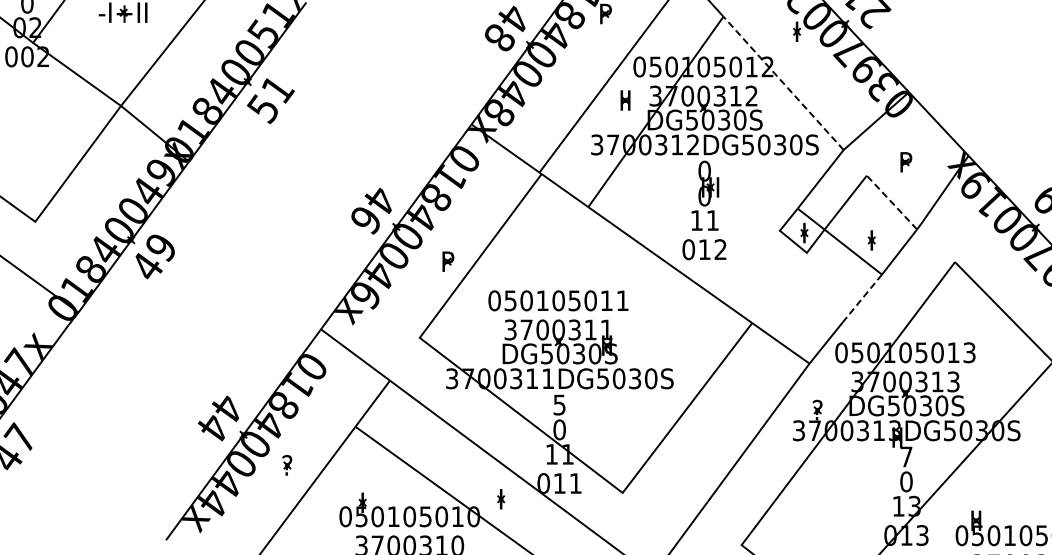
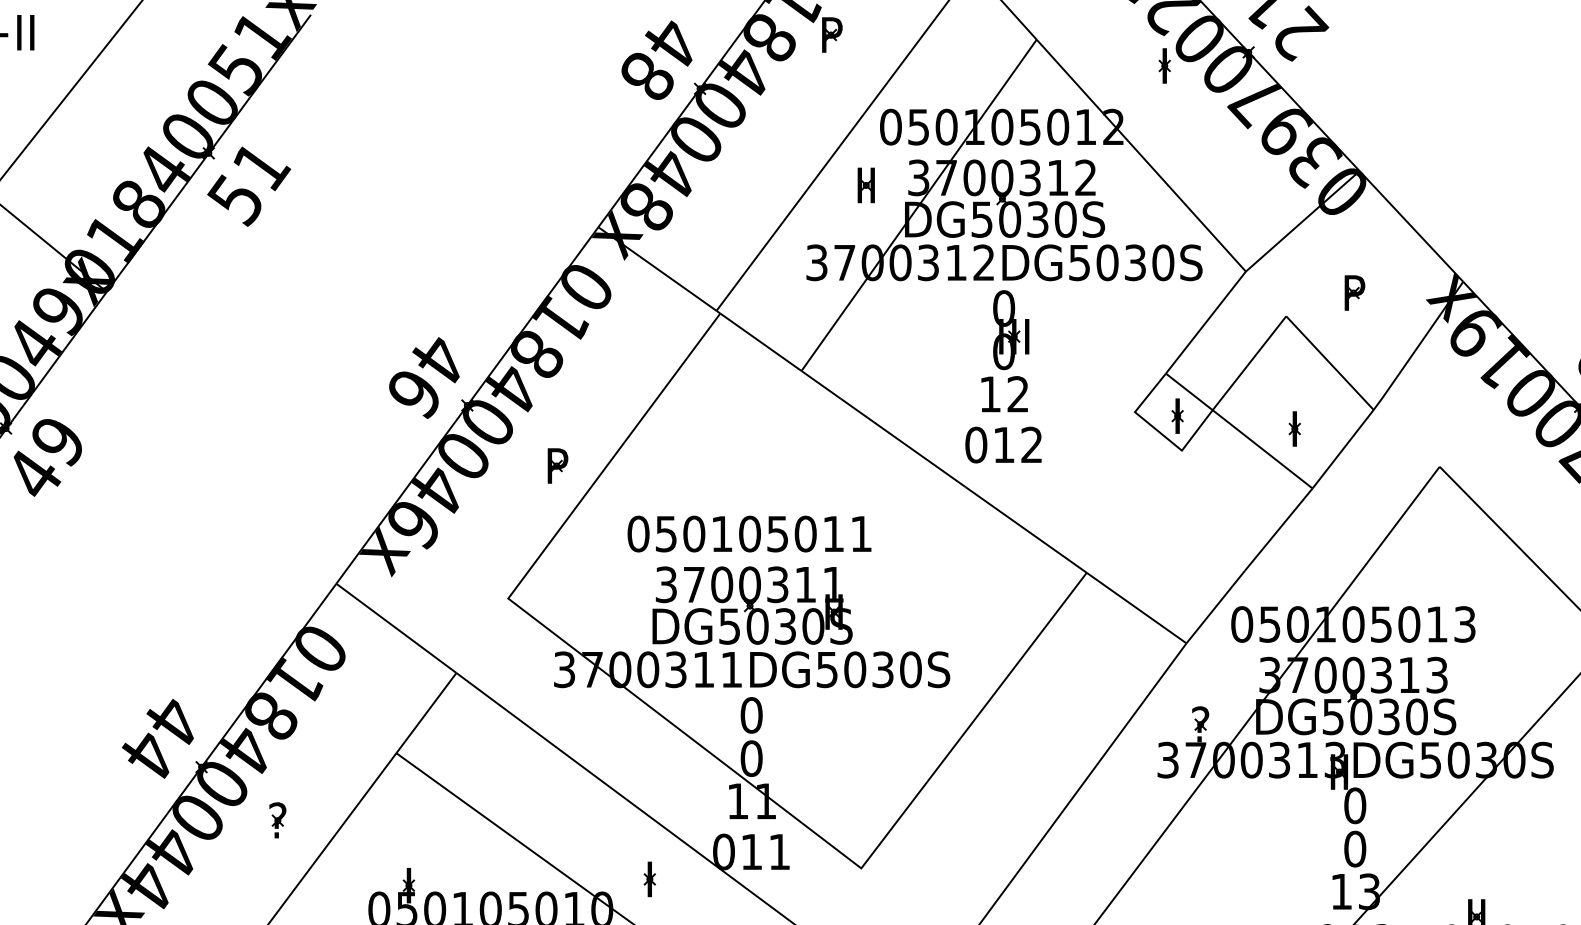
line: (783, 83) -> (1141, 155), dashed -> solid
line: (891, 202) -> (1329, 362), dashed -> solid
text: (712, 220) -> (1017, 394), 11 -> 12
line: (862, 298) -> (1278, 530), dashed -> solid
text: (559, 404) -> (751, 714), 5 -> 0
text: (906, 456) -> (1355, 804), 7 -> 0

